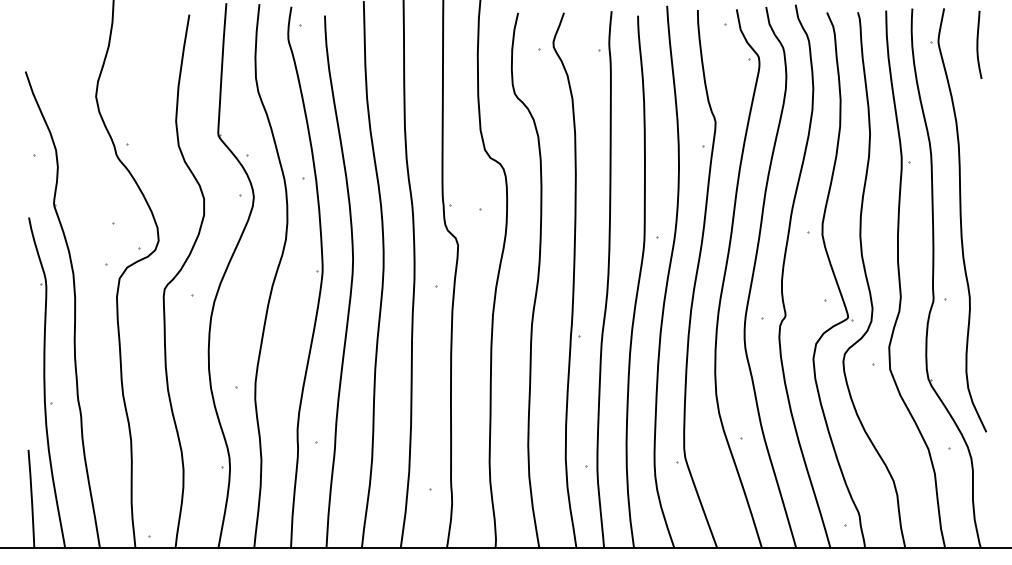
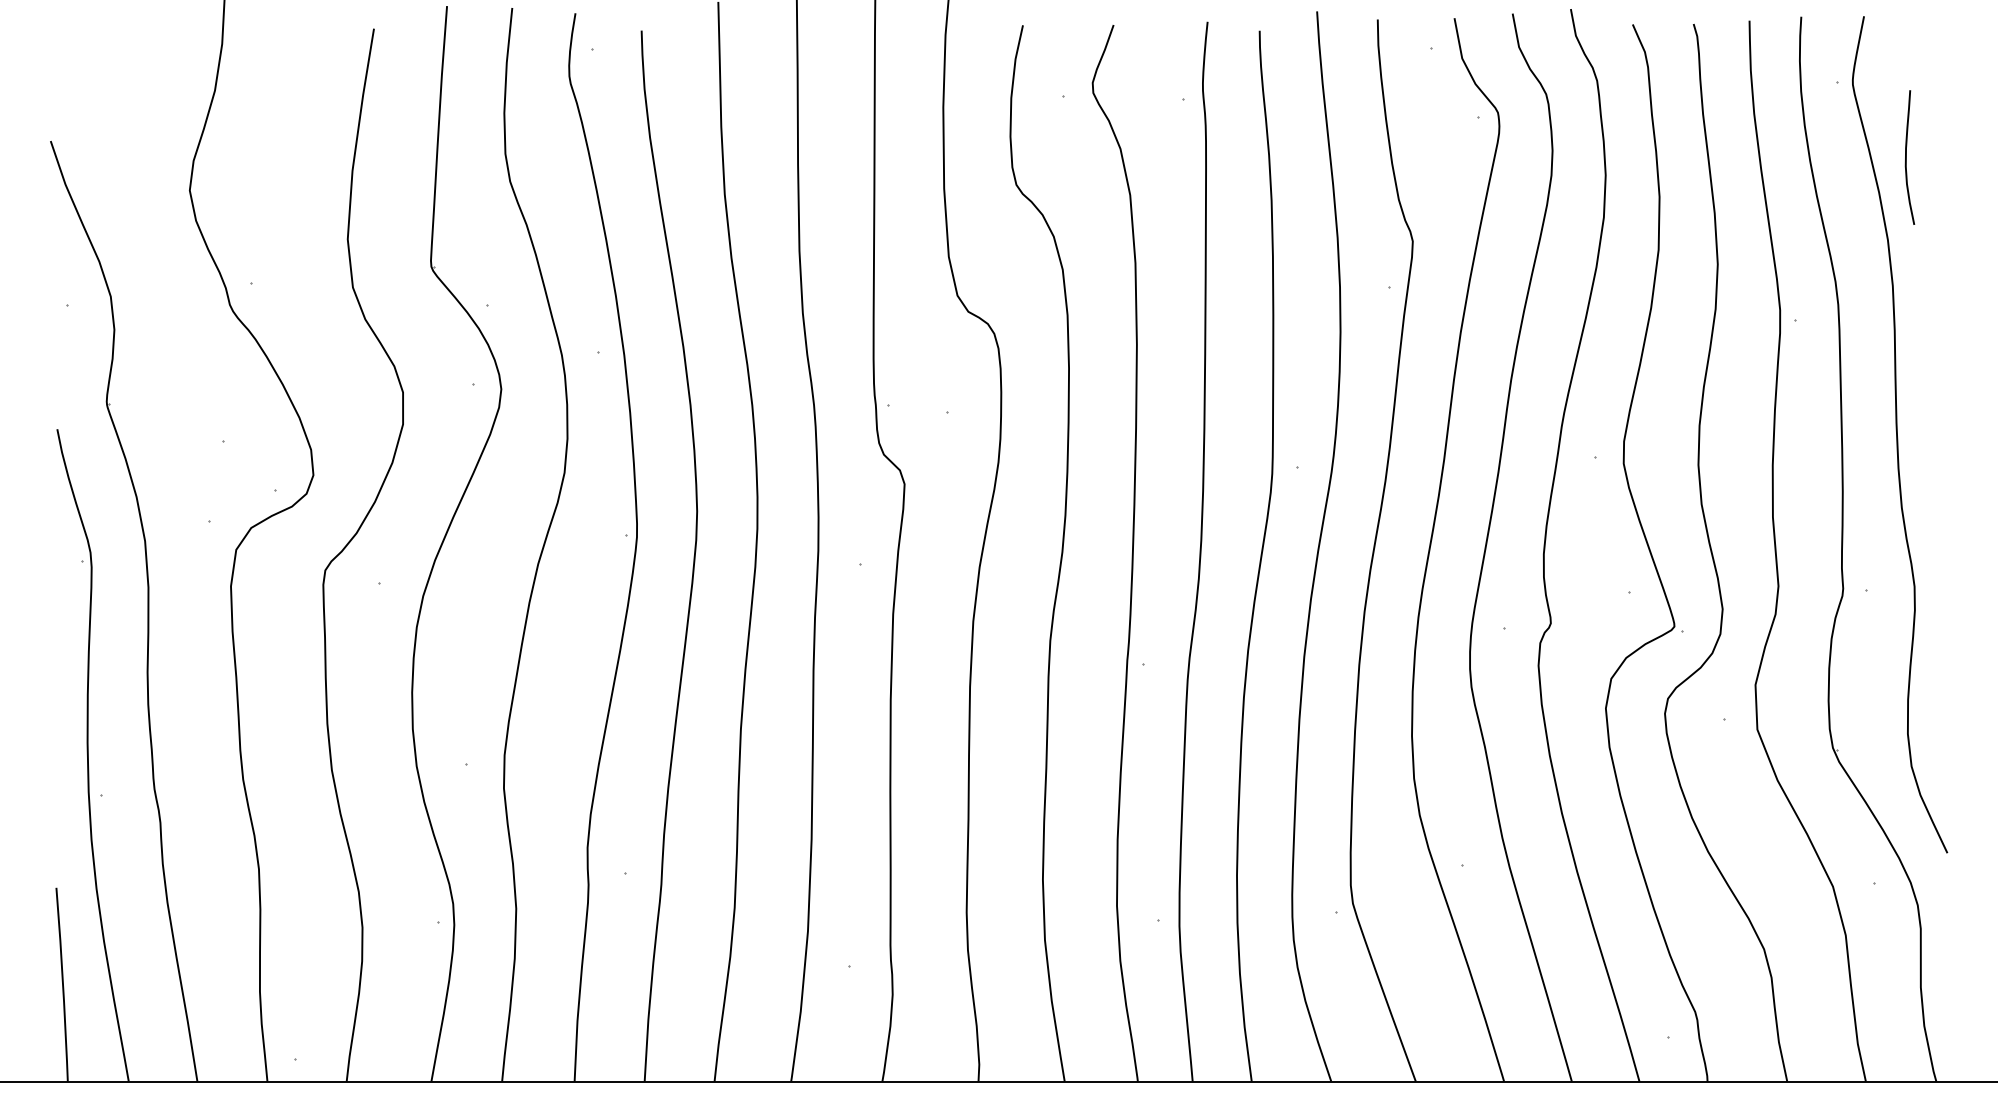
curve: (978, 44) -> (1908, 156), moved

